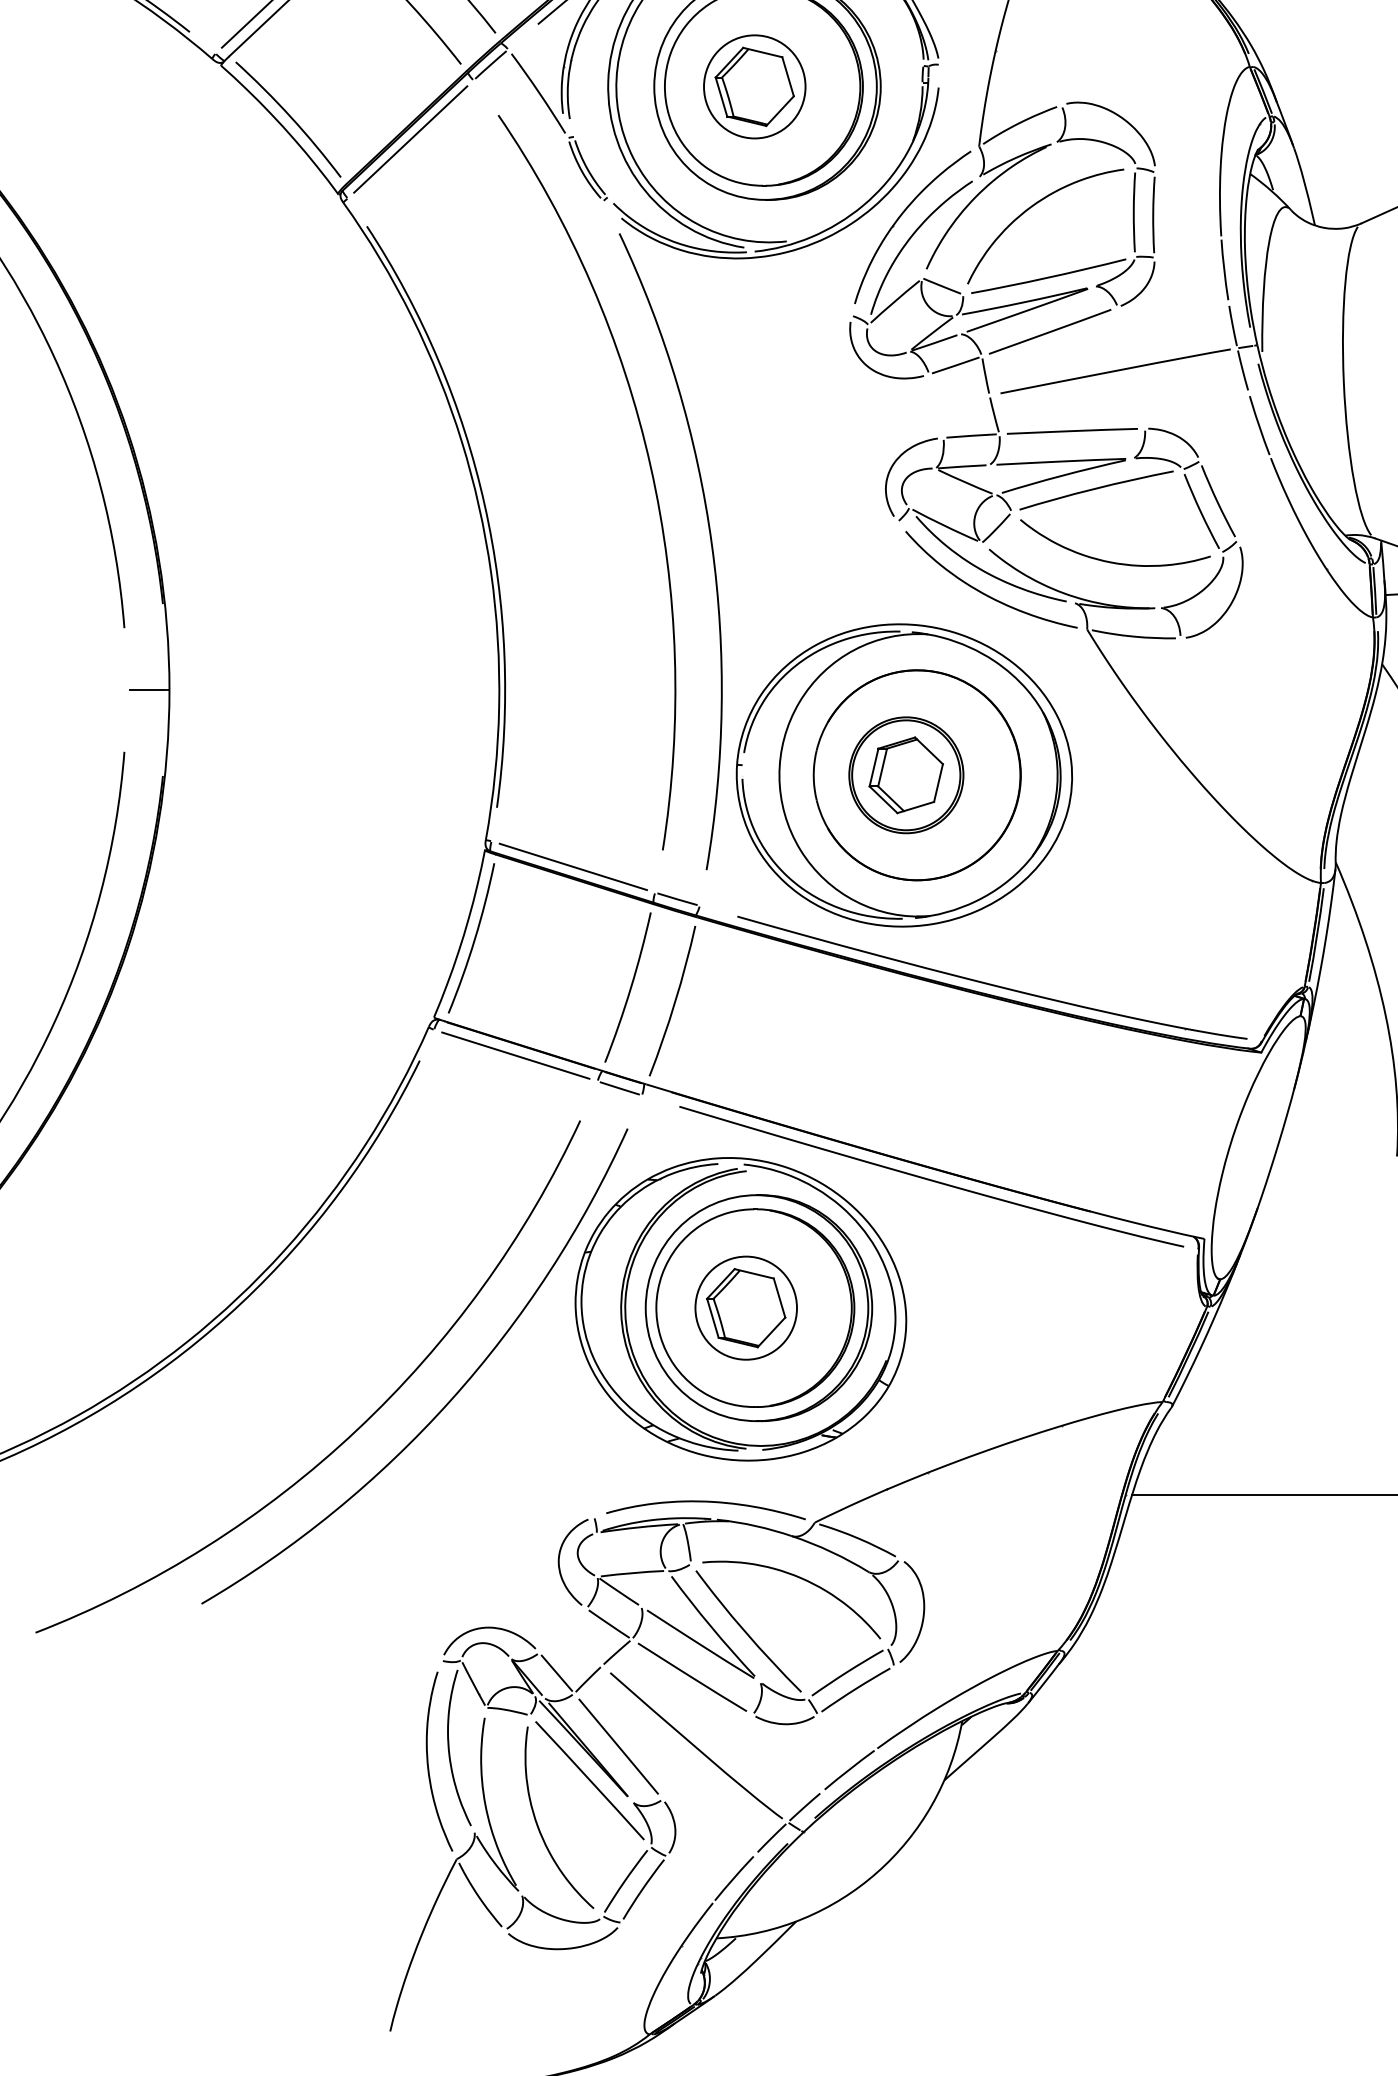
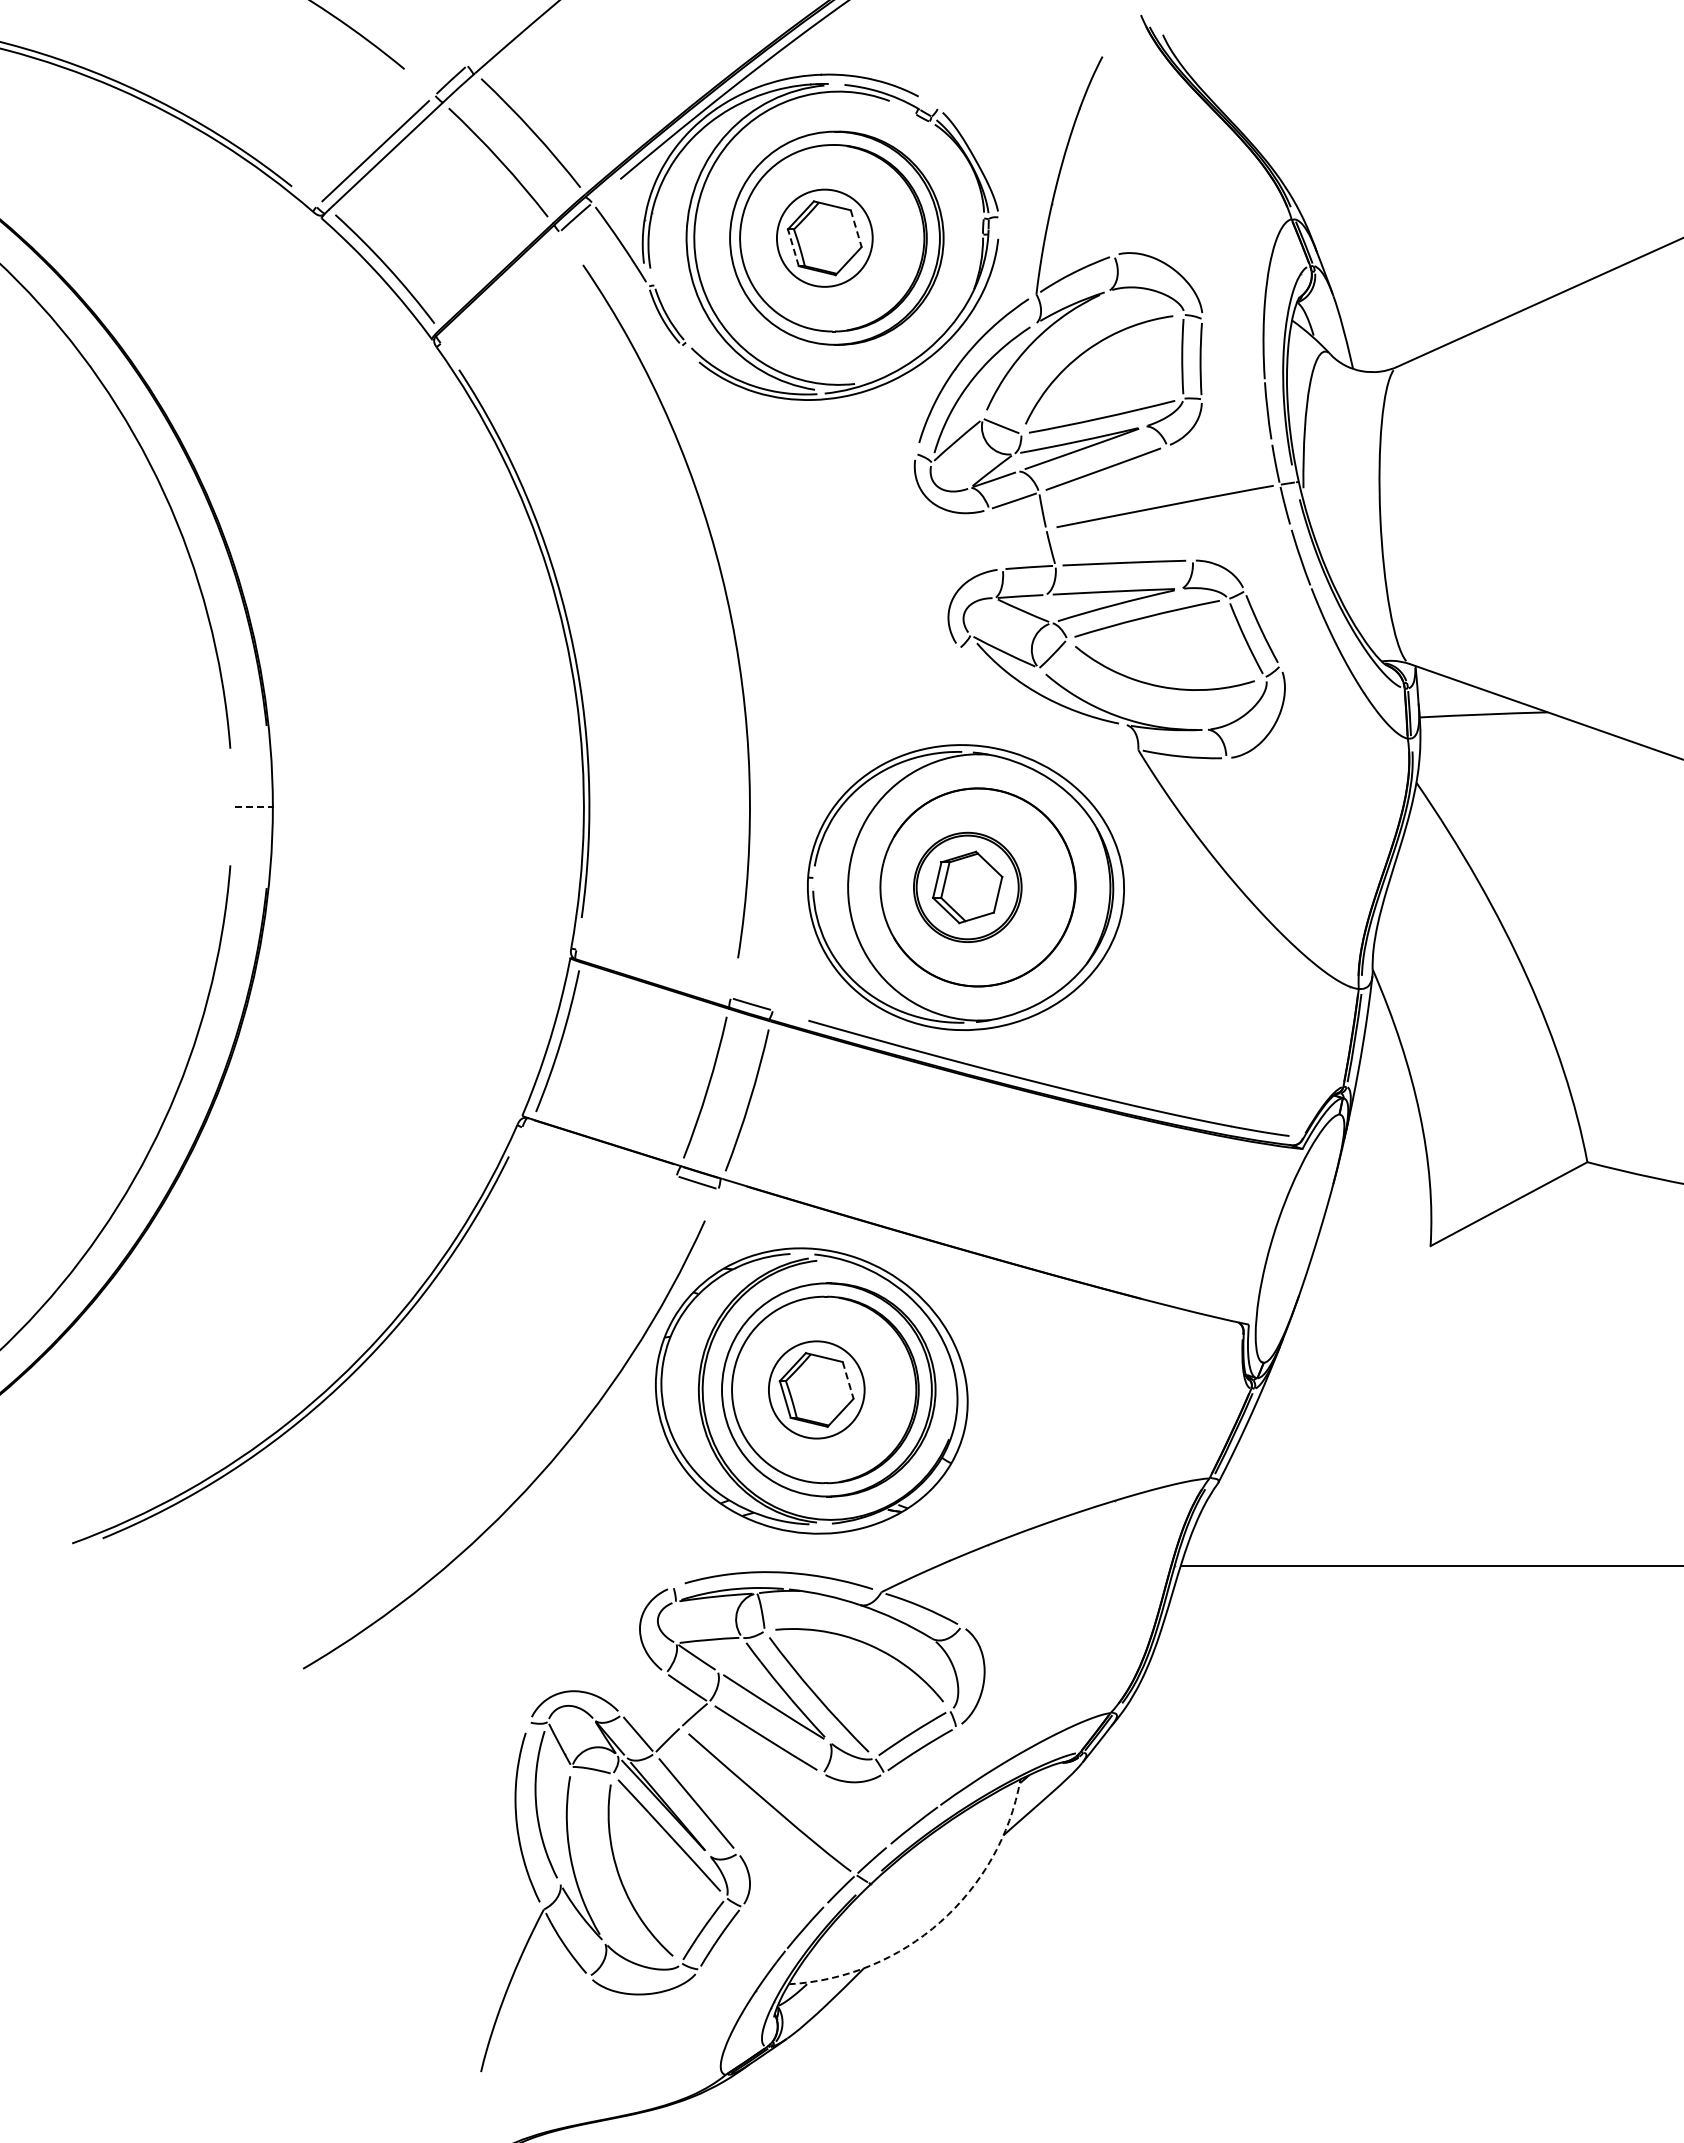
line: (788, 77) -> (856, 229), solid -> dashed
line: (721, 96) -> (793, 247), solid -> dashed
line: (410, 139) -> (500, 287), removed
curve: (710, 548) -> (783, 673), removed
curve: (984, 592) -> (1041, 715), removed
line: (147, 690) -> (252, 807), solid -> dashed
line: (573, 866) -> (653, 973), removed
line: (515, 1055) -> (599, 1151), removed
curve: (931, 1179) -> (991, 1268), removed
line: (779, 1298) -> (848, 1380), solid -> dashed
curve: (358, 1426) -> (451, 1501), removed
arc: (877, 1872) -> (940, 1922), solid -> dashed

